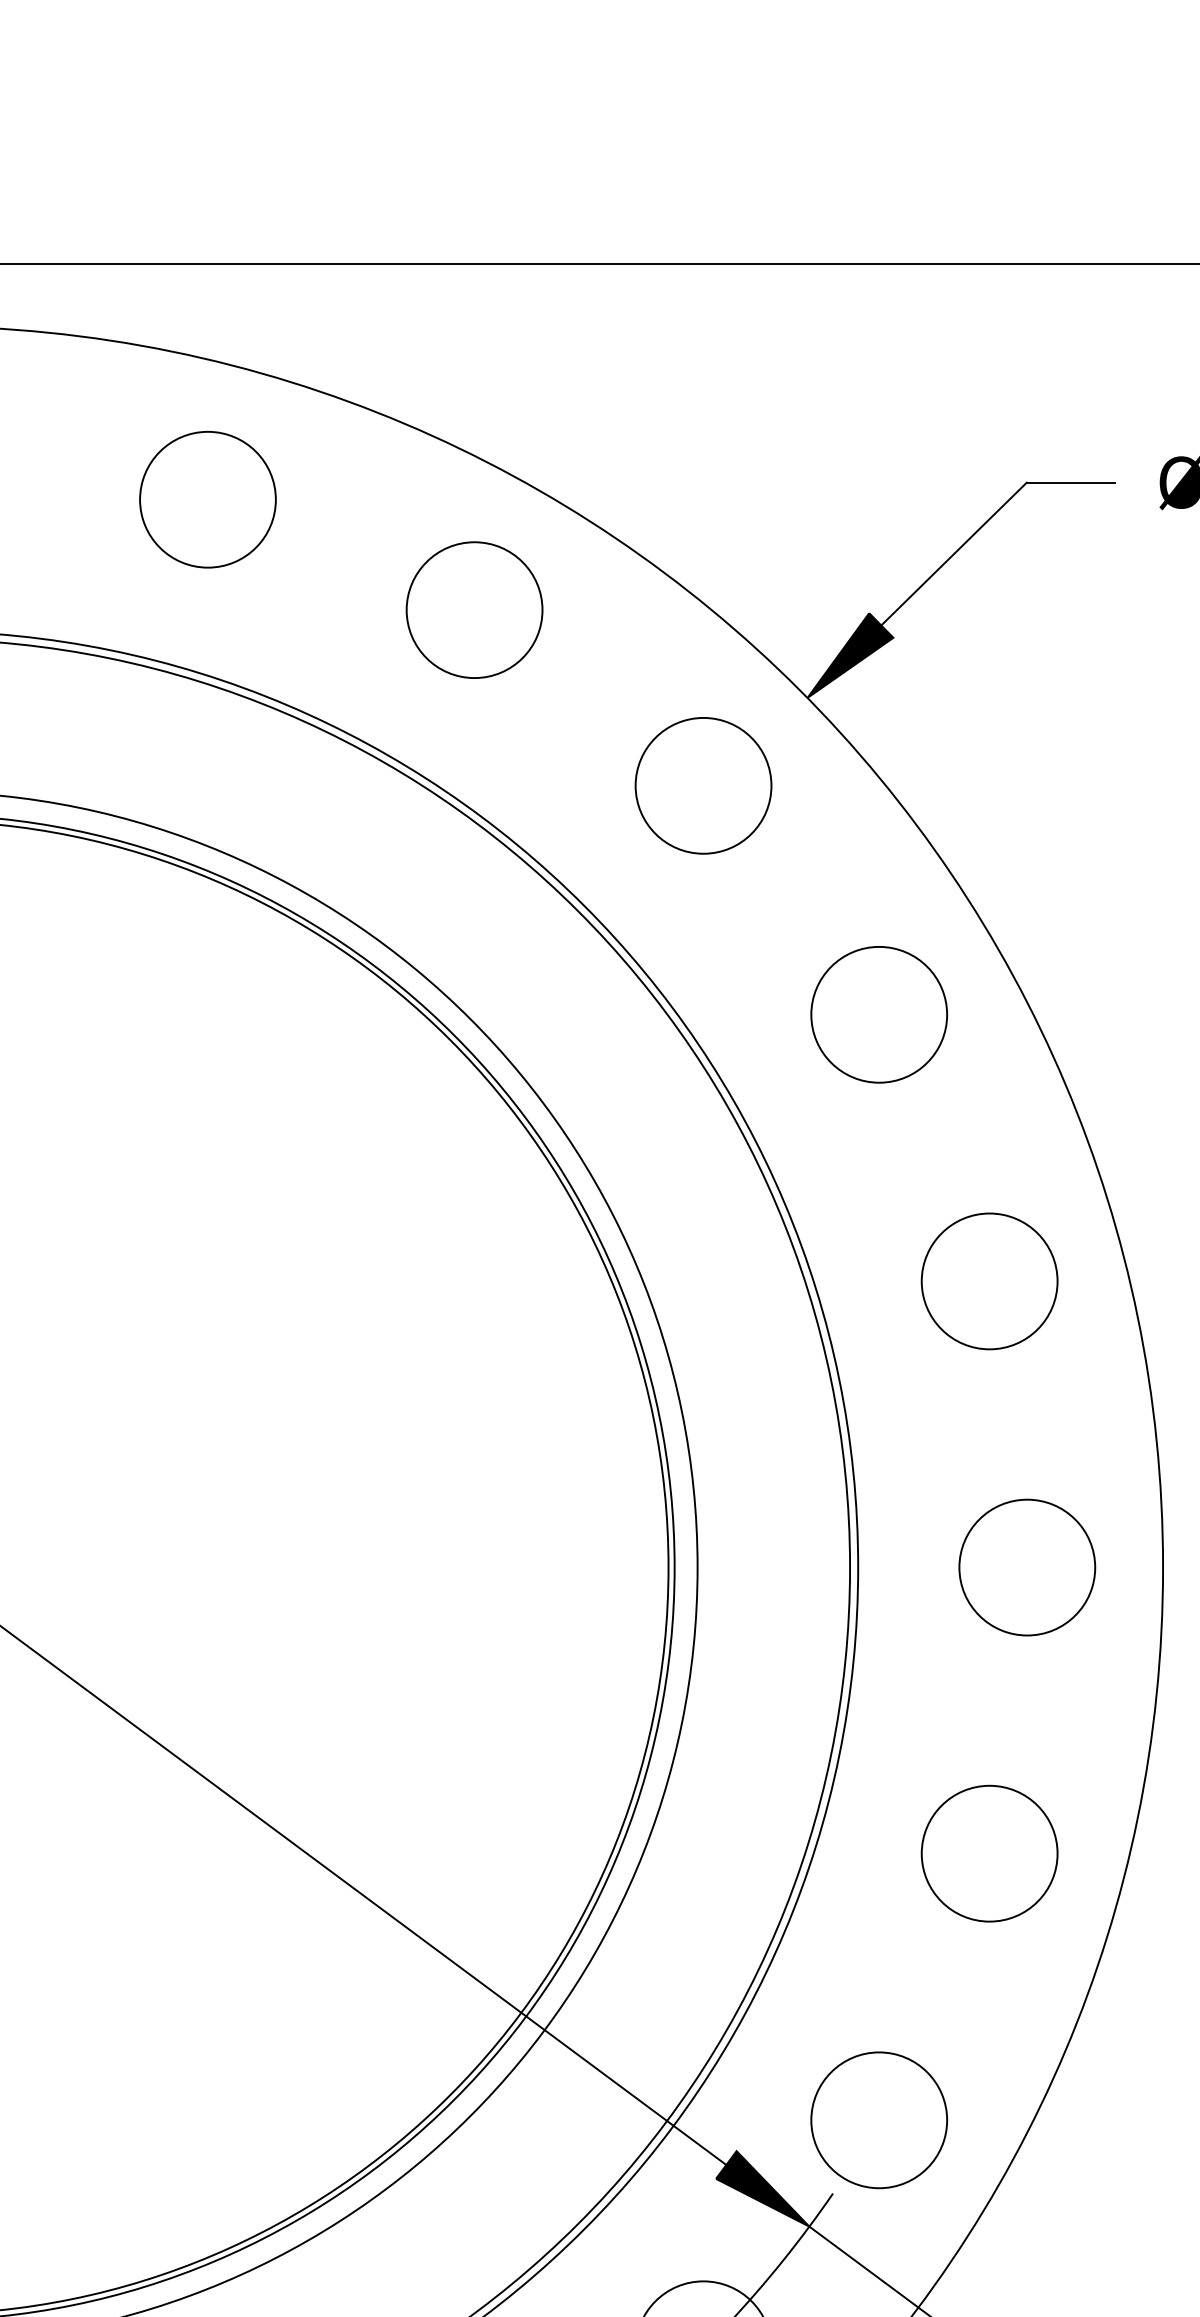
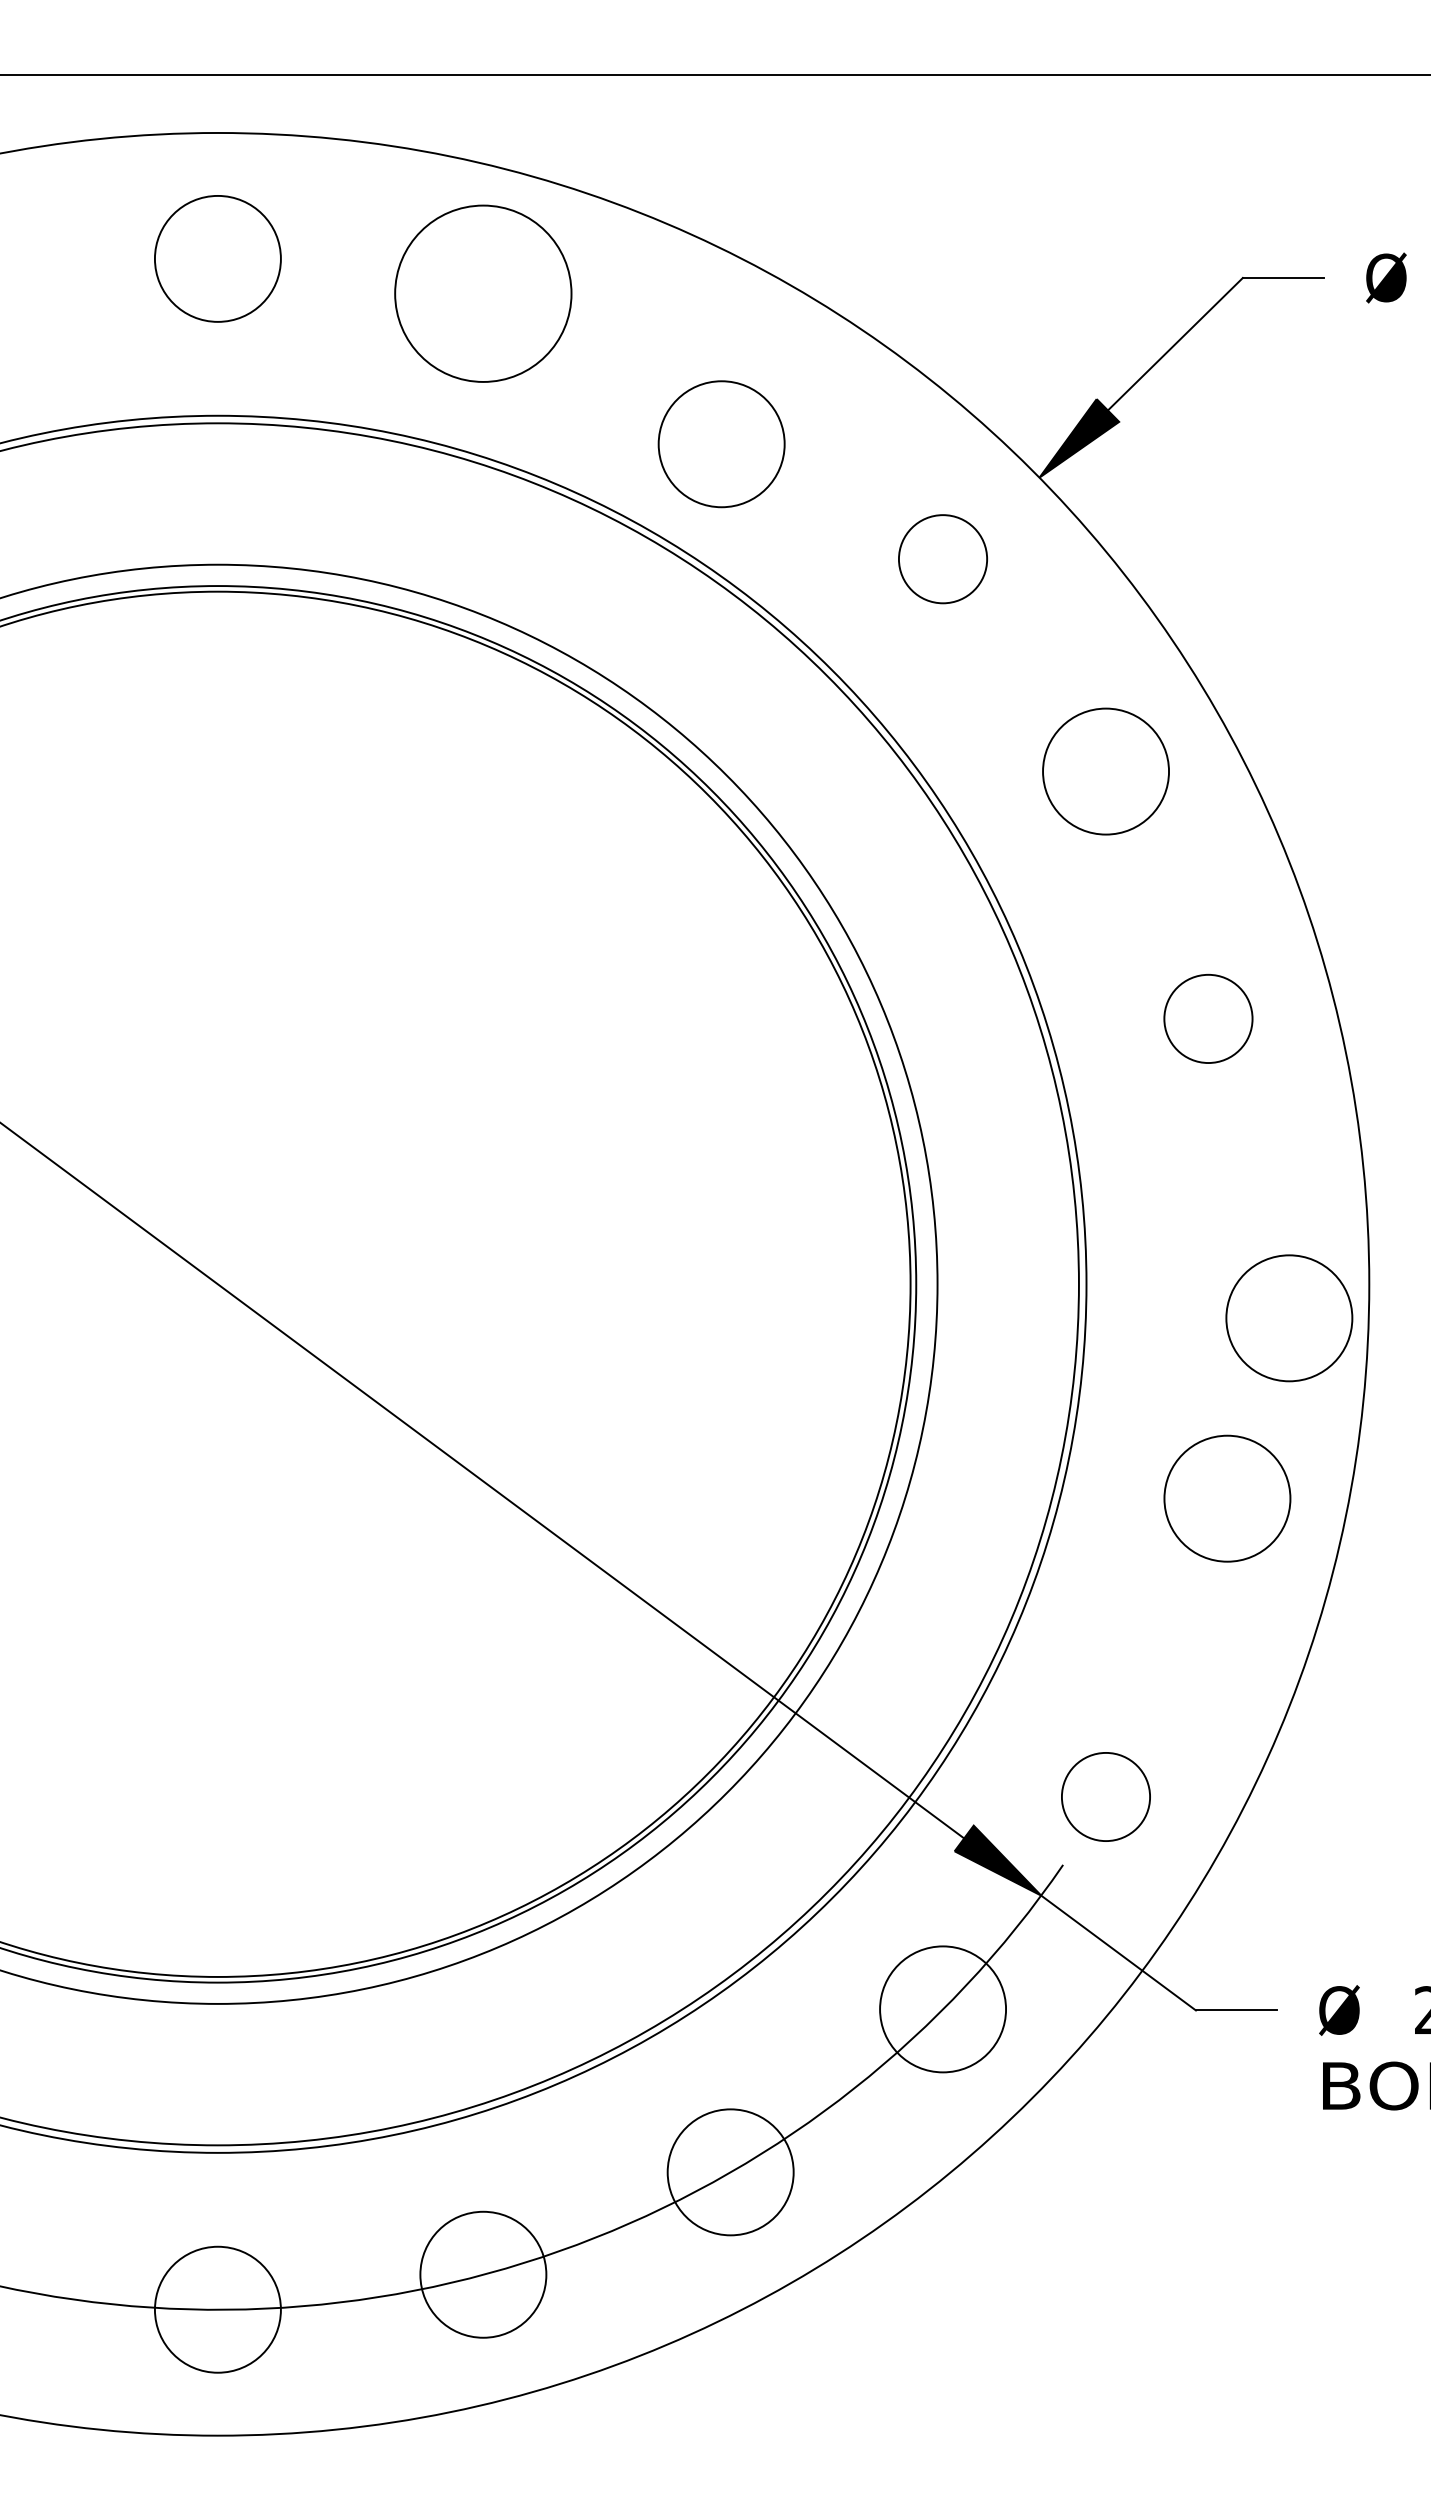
circle: (208, 499) -> (483, 293), size x1.4
circle: (474, 610) -> (721, 444), moved
circle: (704, 786) -> (943, 559), size x0.7
circle: (989, 1281) -> (1208, 1018), size x0.7
circle: (1027, 1567) -> (1289, 1318), moved
circle: (989, 1853) -> (1227, 1498), moved
circle: (878, 2119) -> (1105, 1796), size x0.7

